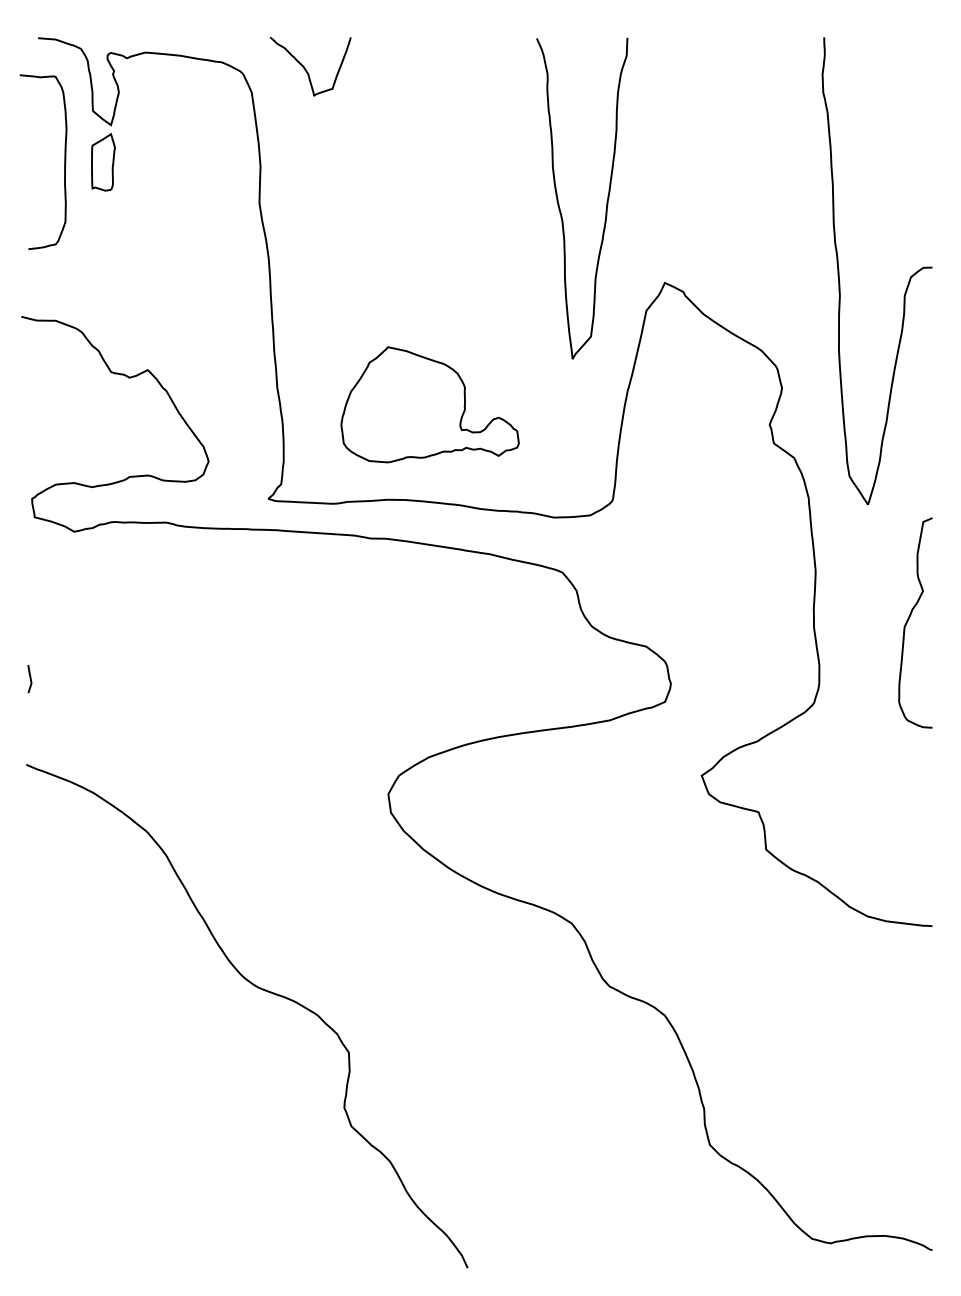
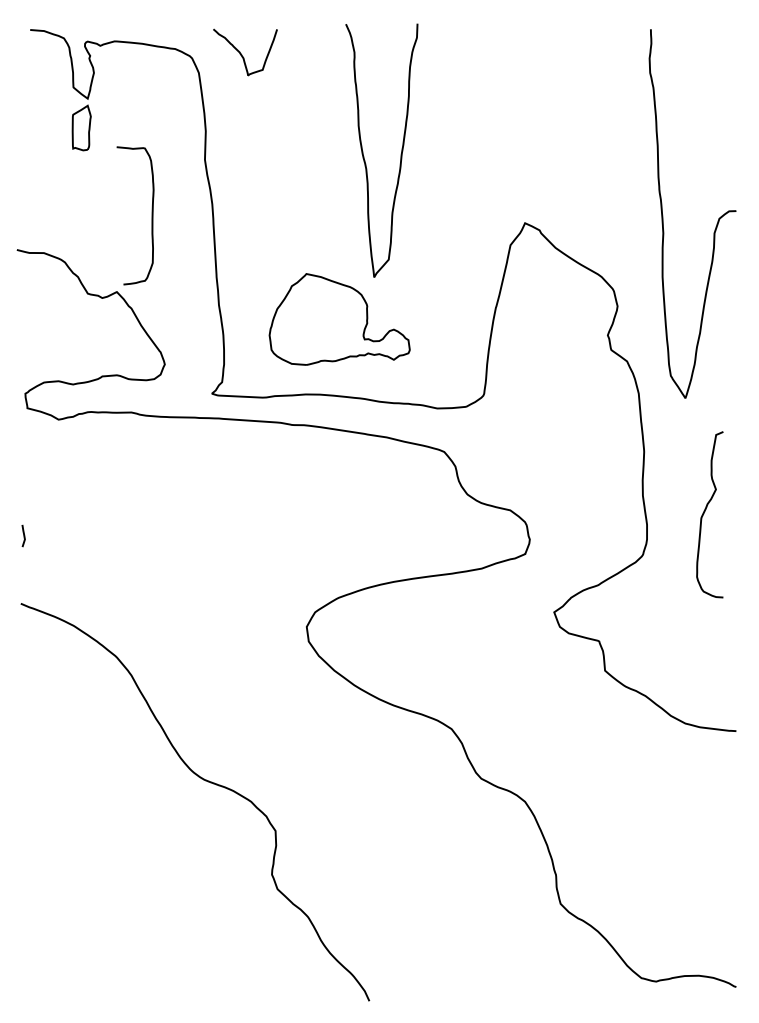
curve: (63, 161) -> (151, 215), moved
curve: (559, 199) -> (363, 151), moved
curve: (909, 618) -> (705, 511), moved

